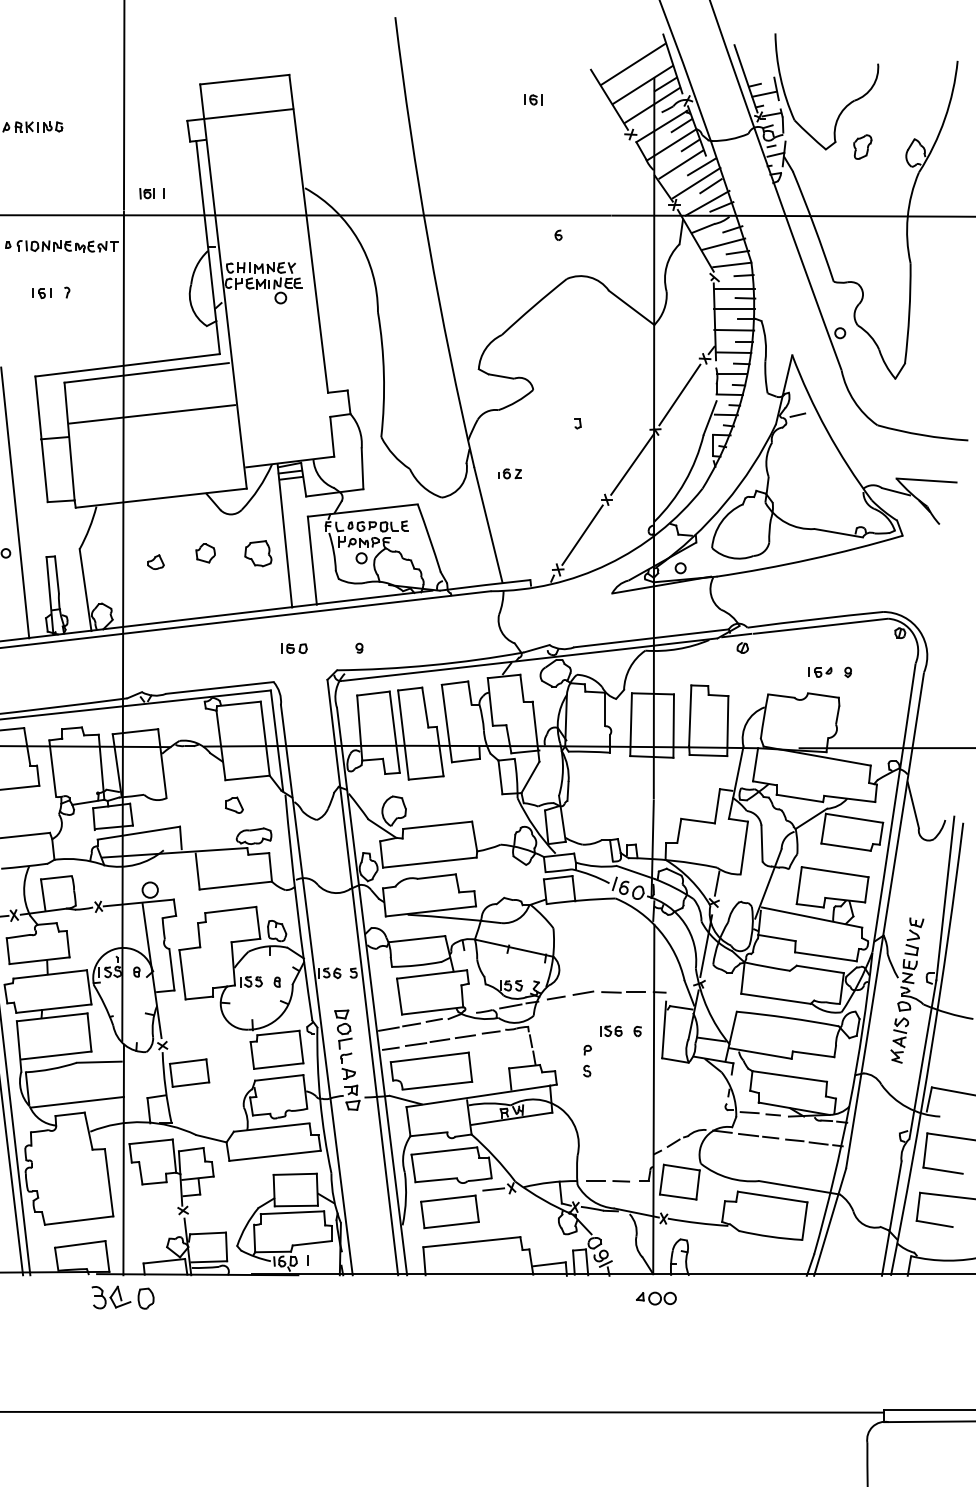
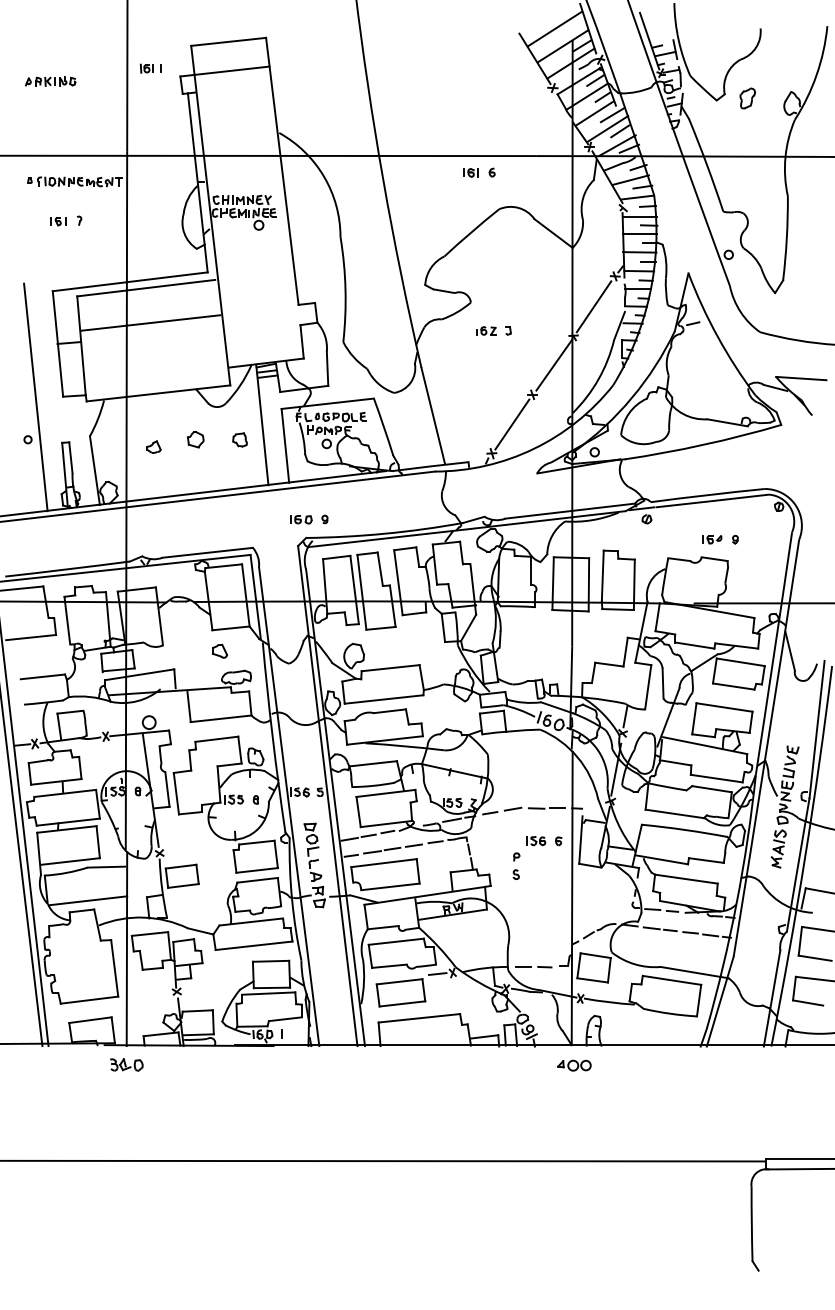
part: (532, 99) -> (470, 172), moved
part: (151, 193) -> (150, 68), moved
part: (510, 473) -> (486, 330), moved
part: (257, 553) -> (239, 439), size x0.62
part: (294, 648) -> (301, 519), moved
part: (123, 1297) -> (126, 1064), size x0.62

